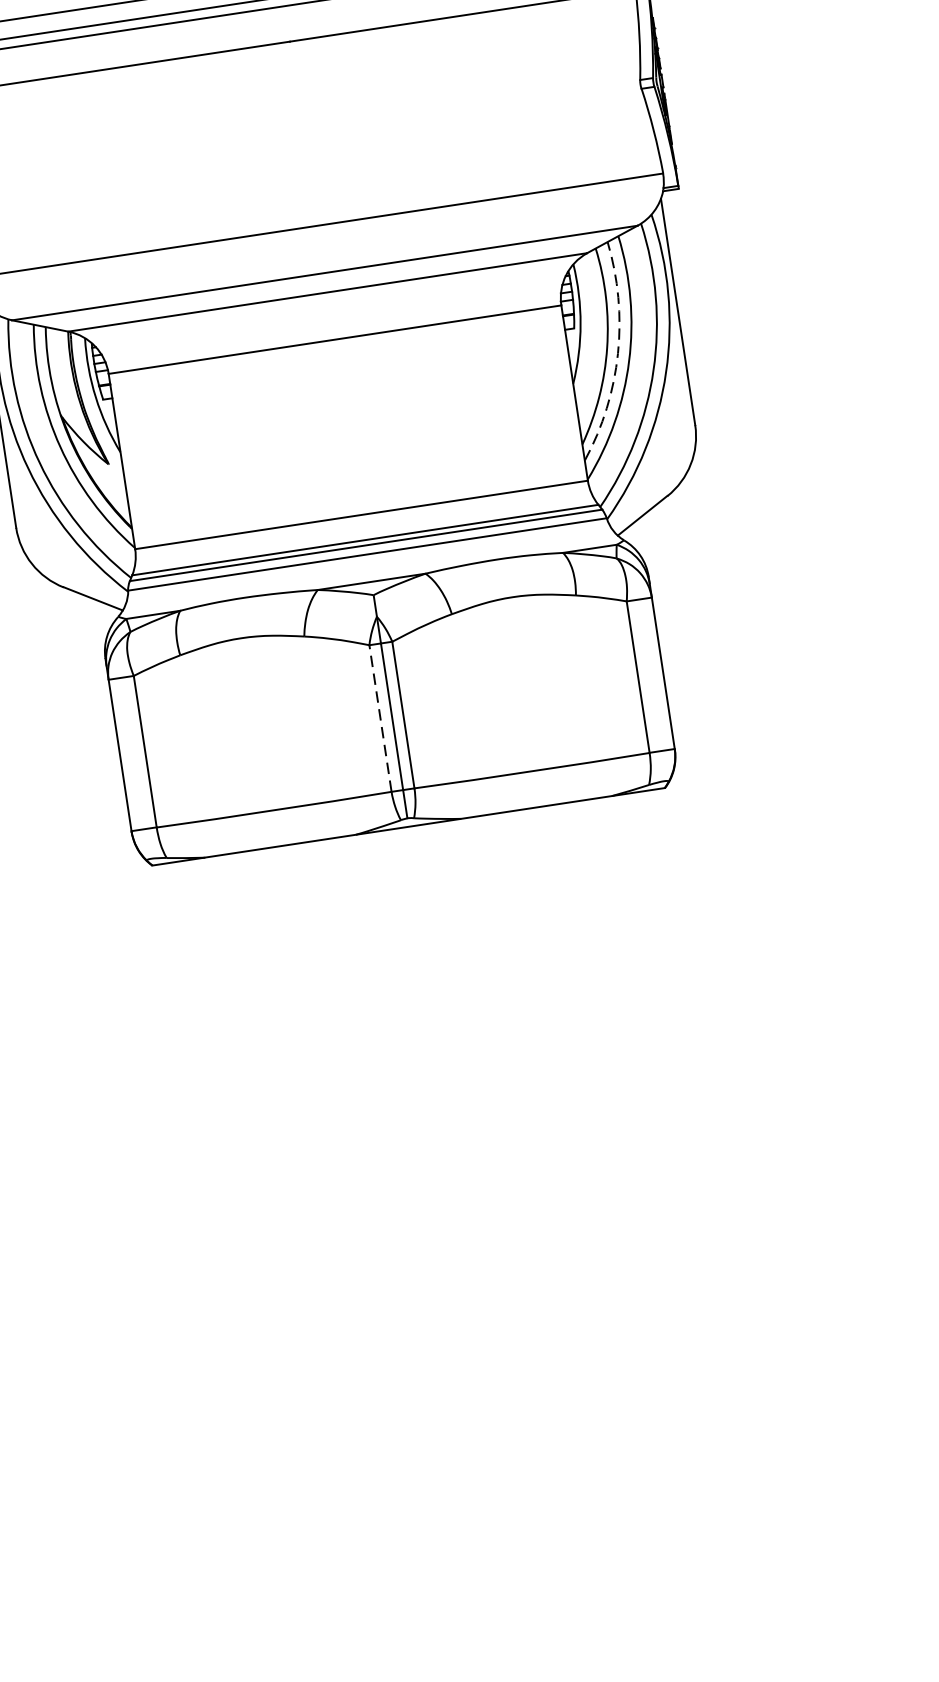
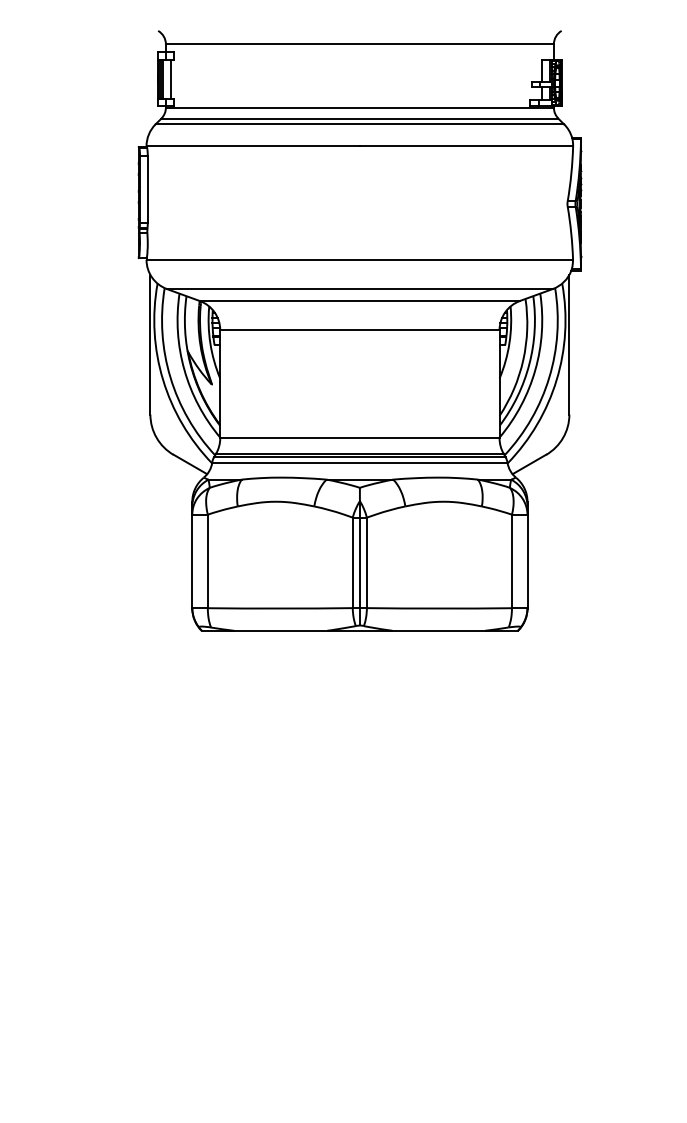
arc: (618, 353) -> (529, 364), dashed -> solid
line: (379, 717) -> (352, 562), dashed -> solid

